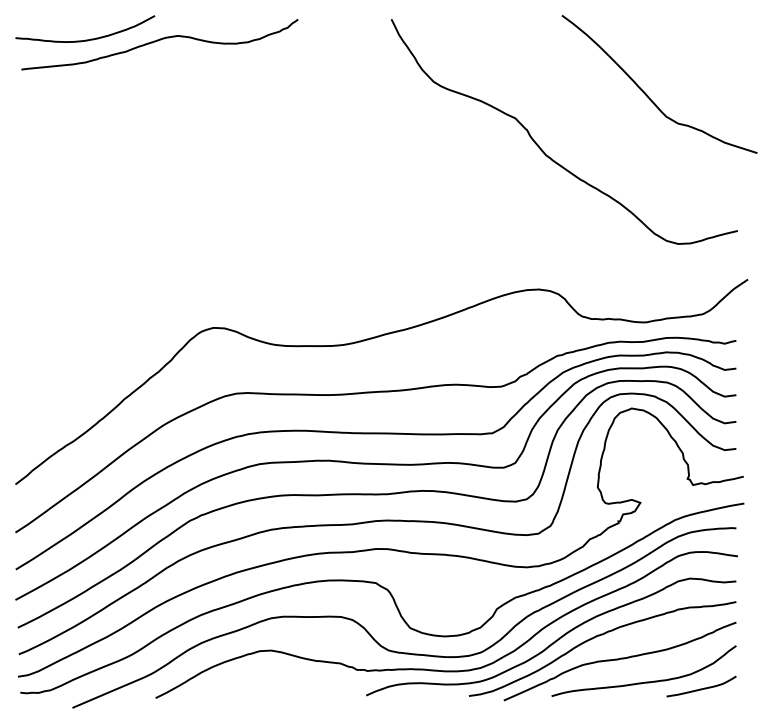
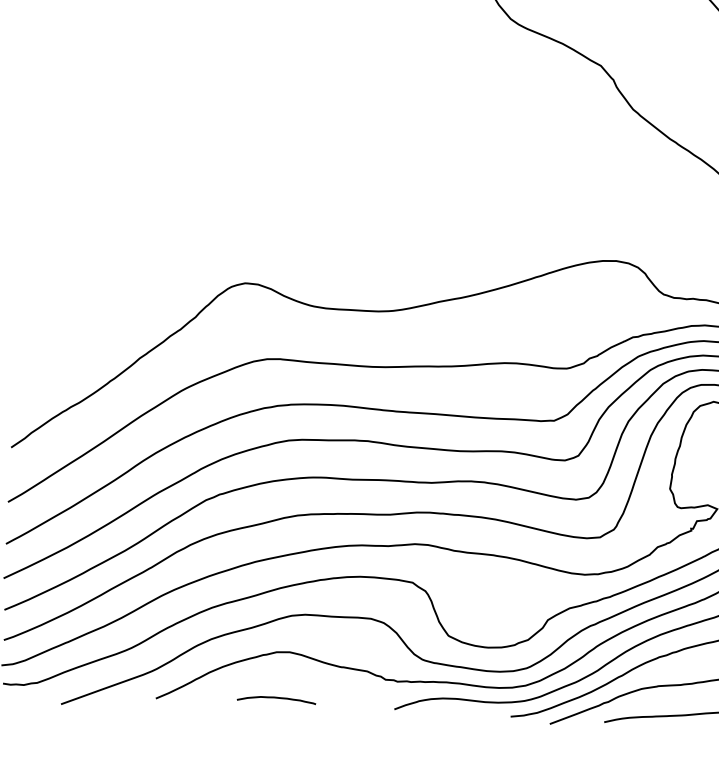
curve: (261, 692) -> (276, 699), added

